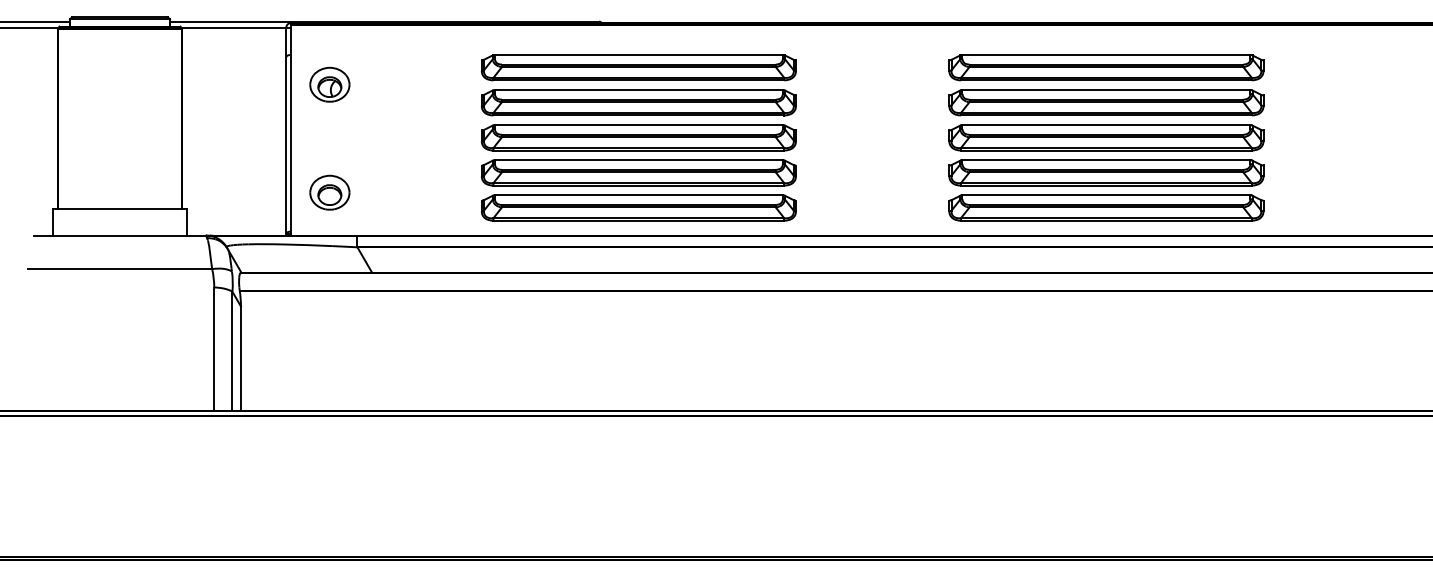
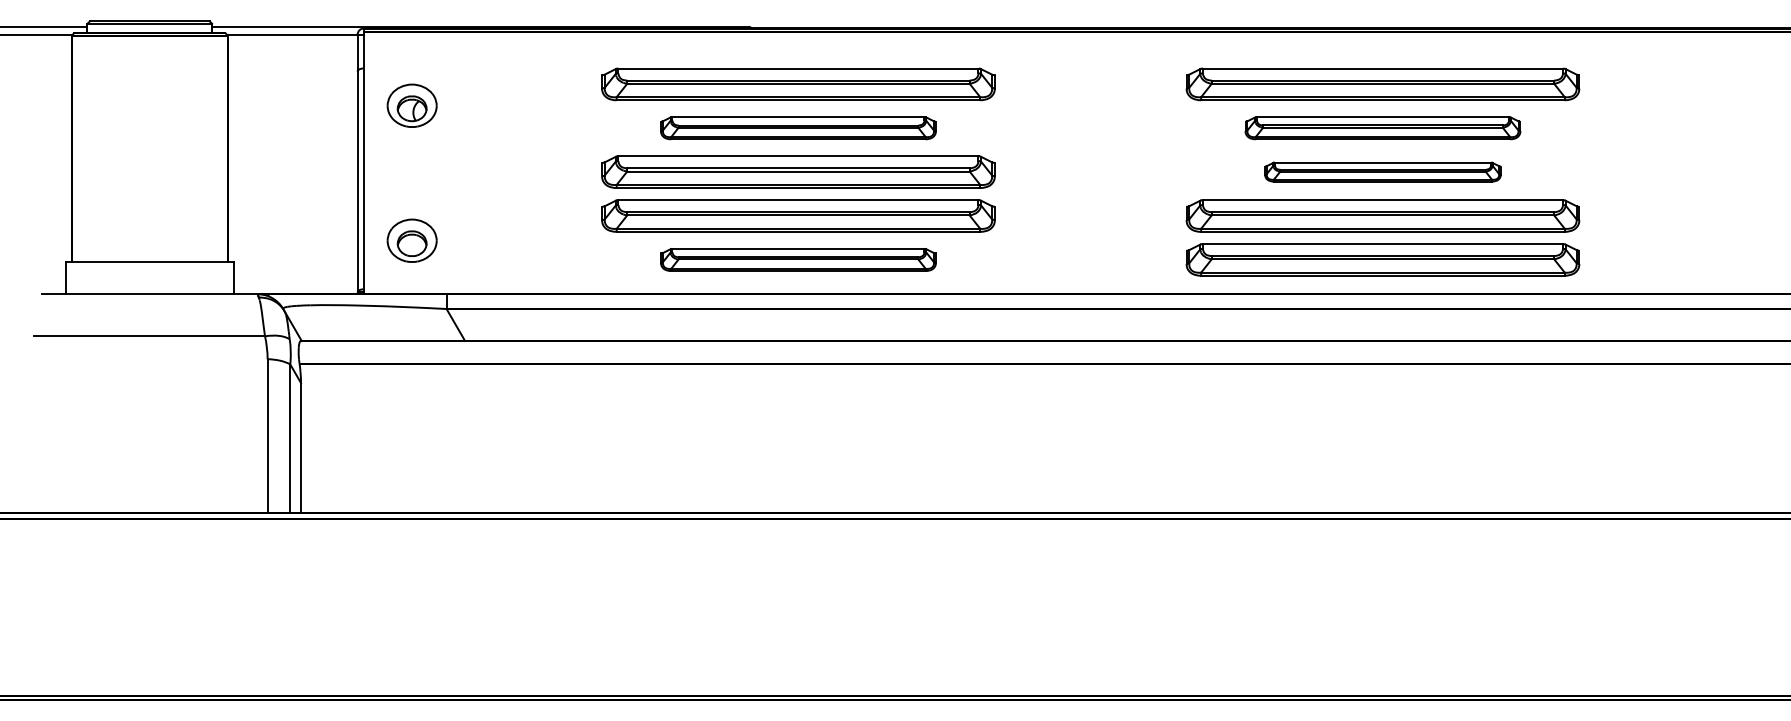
part: (638, 102) -> (798, 127), size x0.7
part: (1106, 102) -> (1382, 127), size x0.7
part: (1106, 137) -> (1382, 171), size x0.6
part: (638, 207) -> (798, 259), size x0.7

